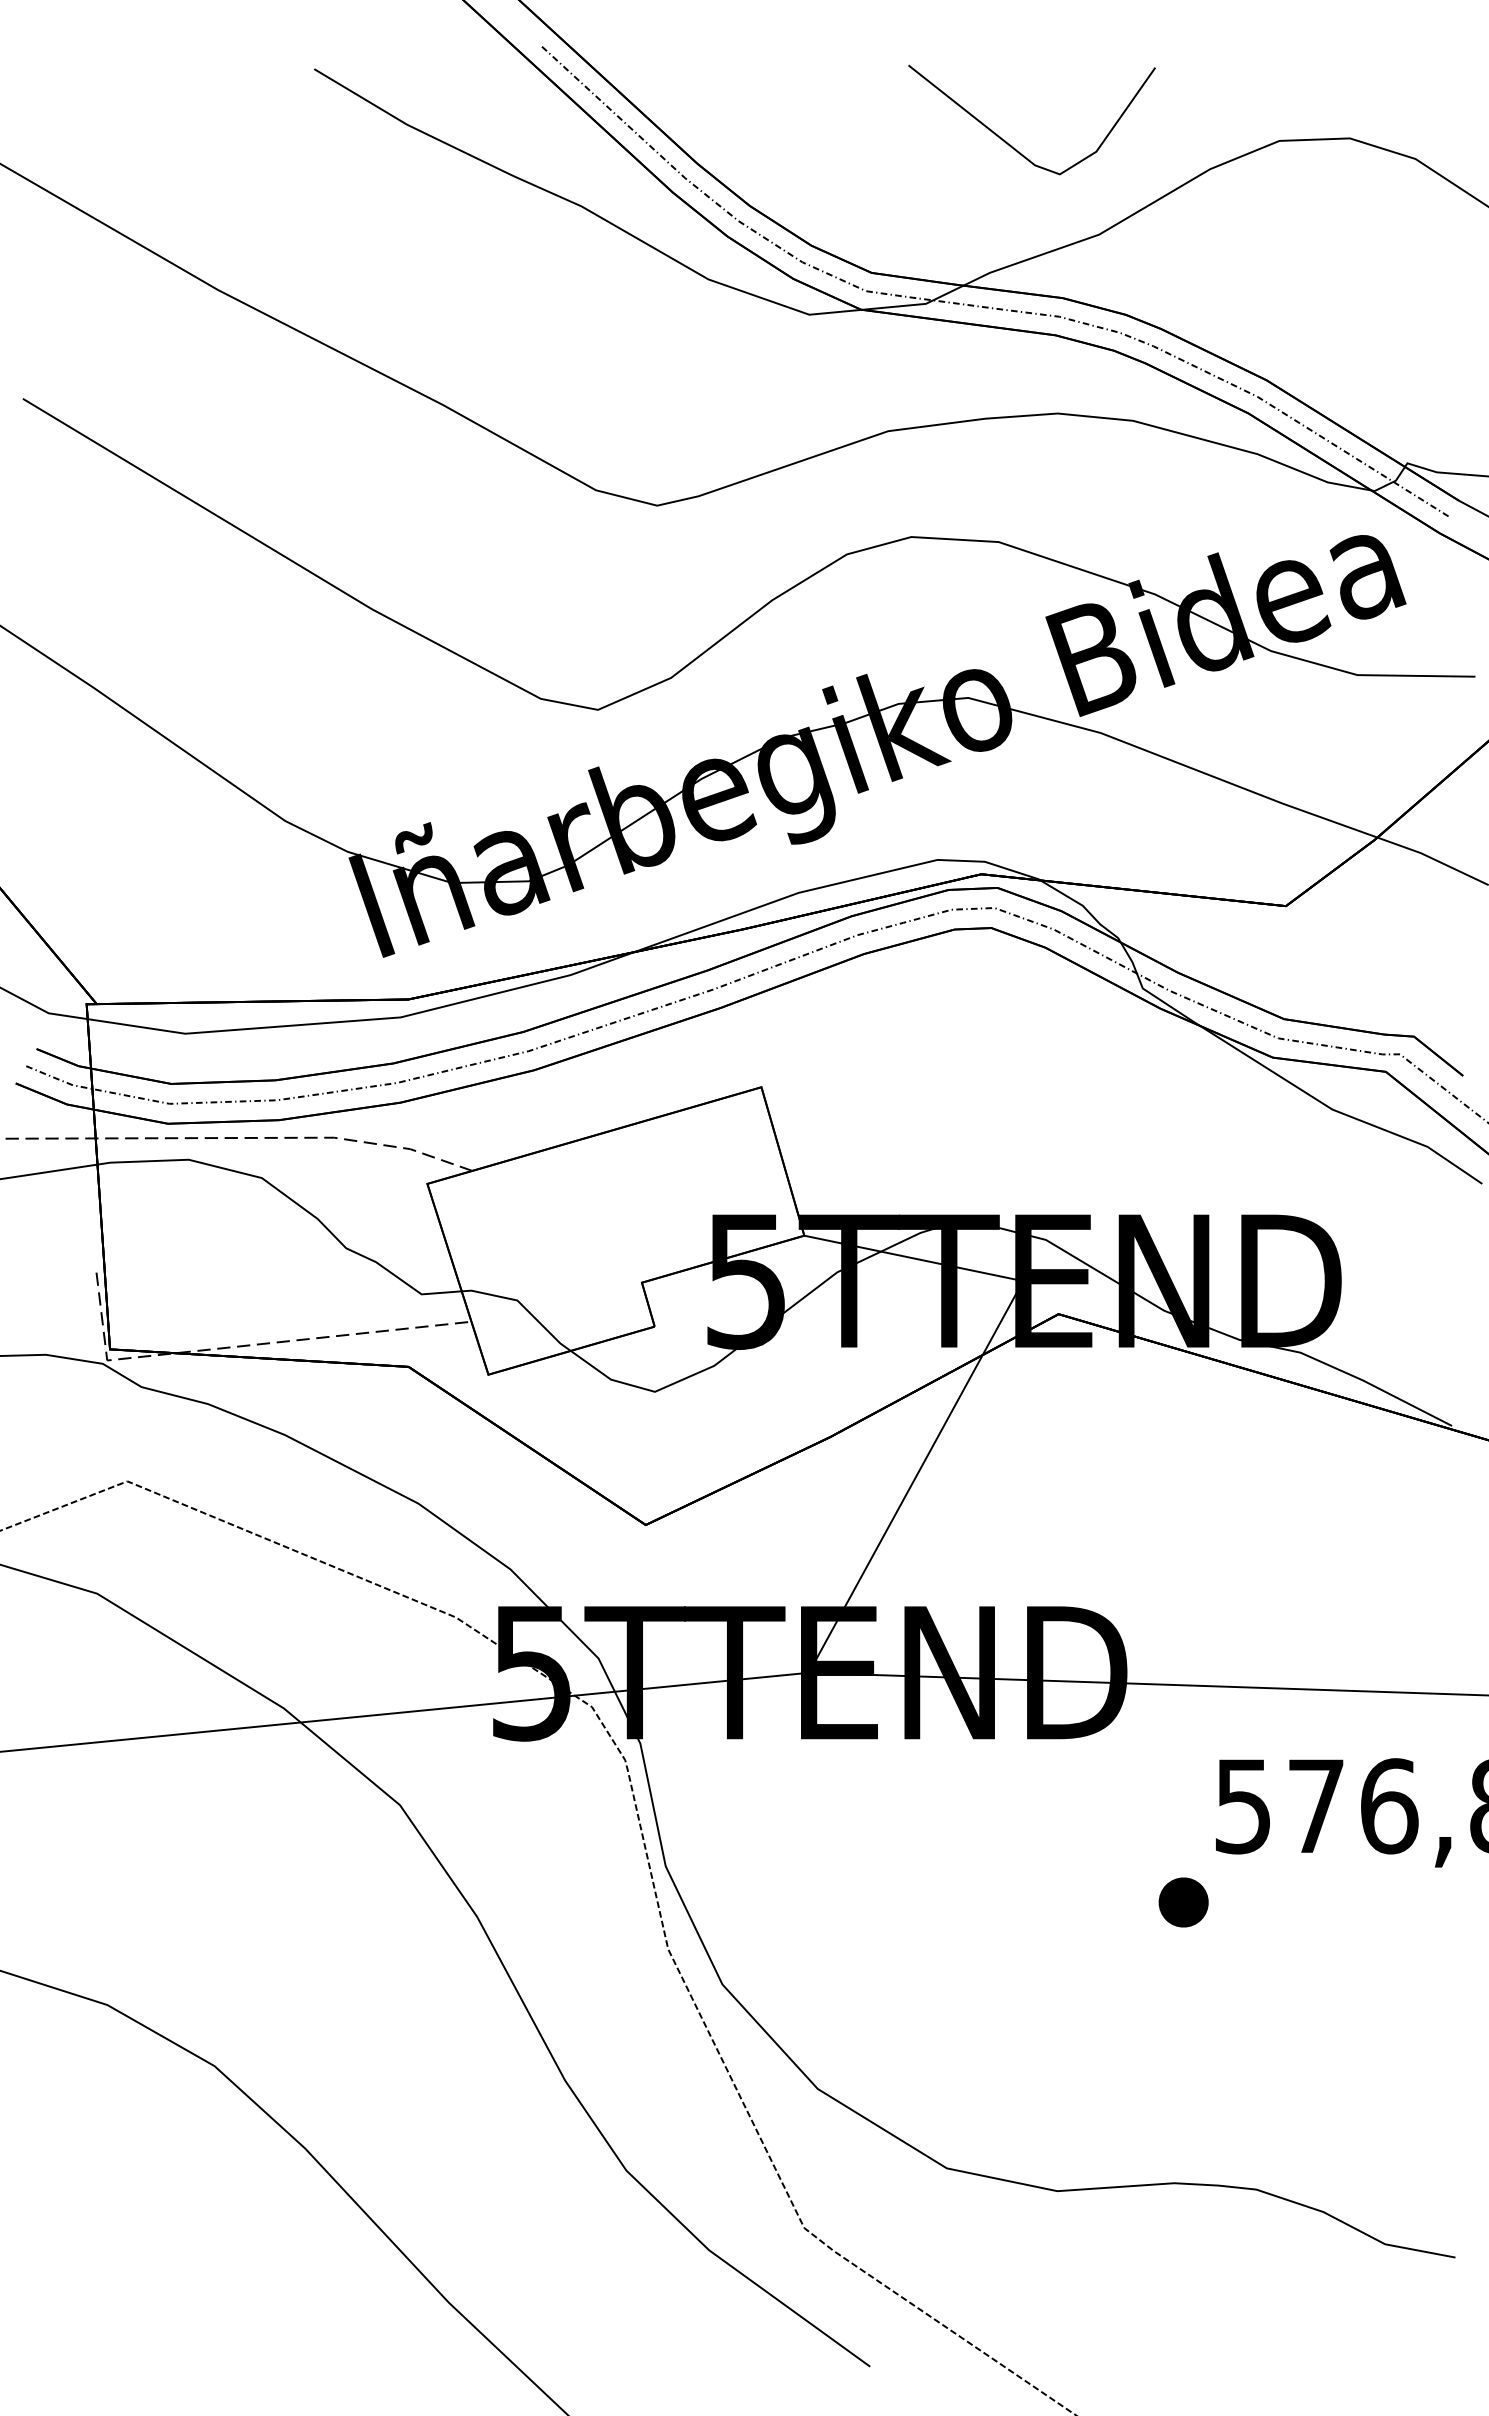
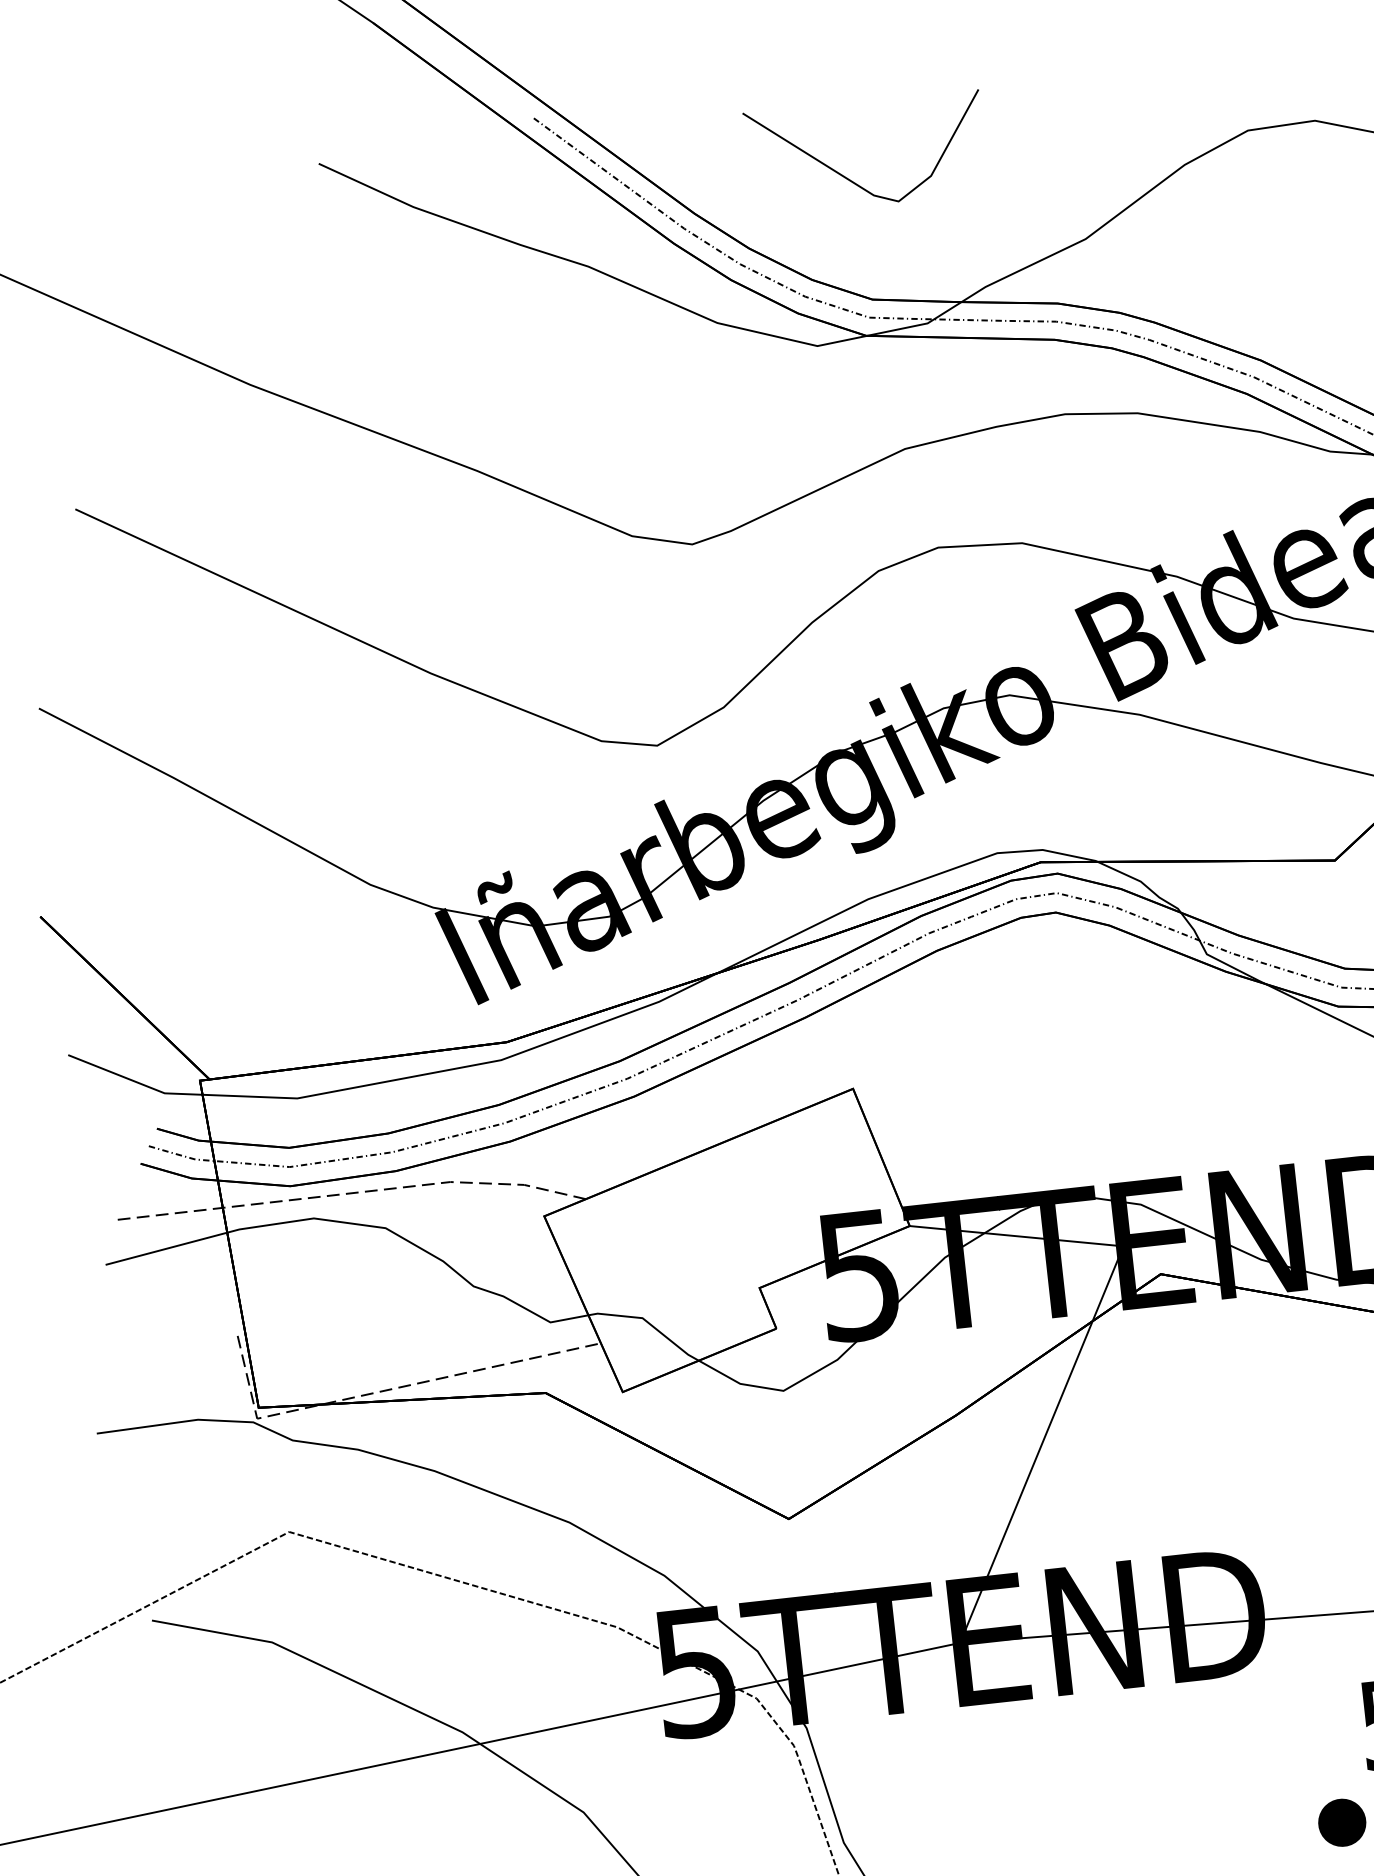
part: (1009, 143) -> (847, 177), moved

